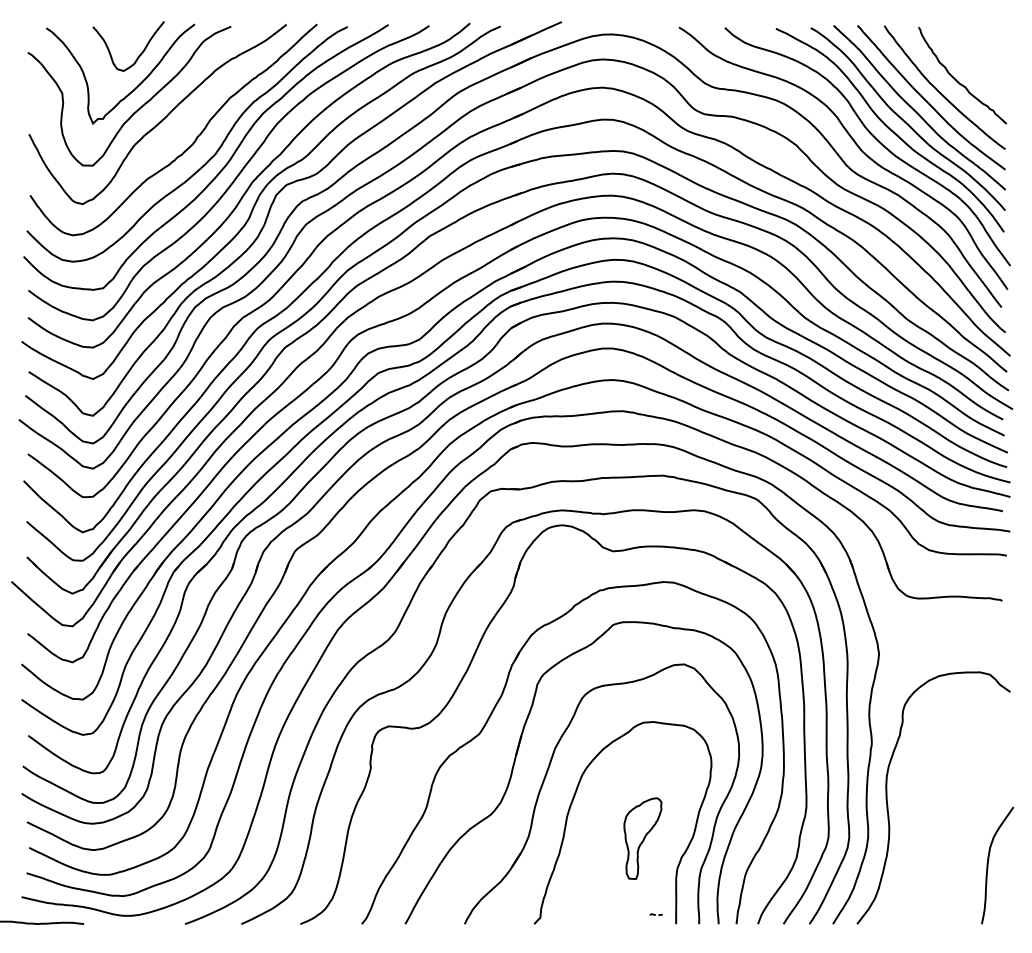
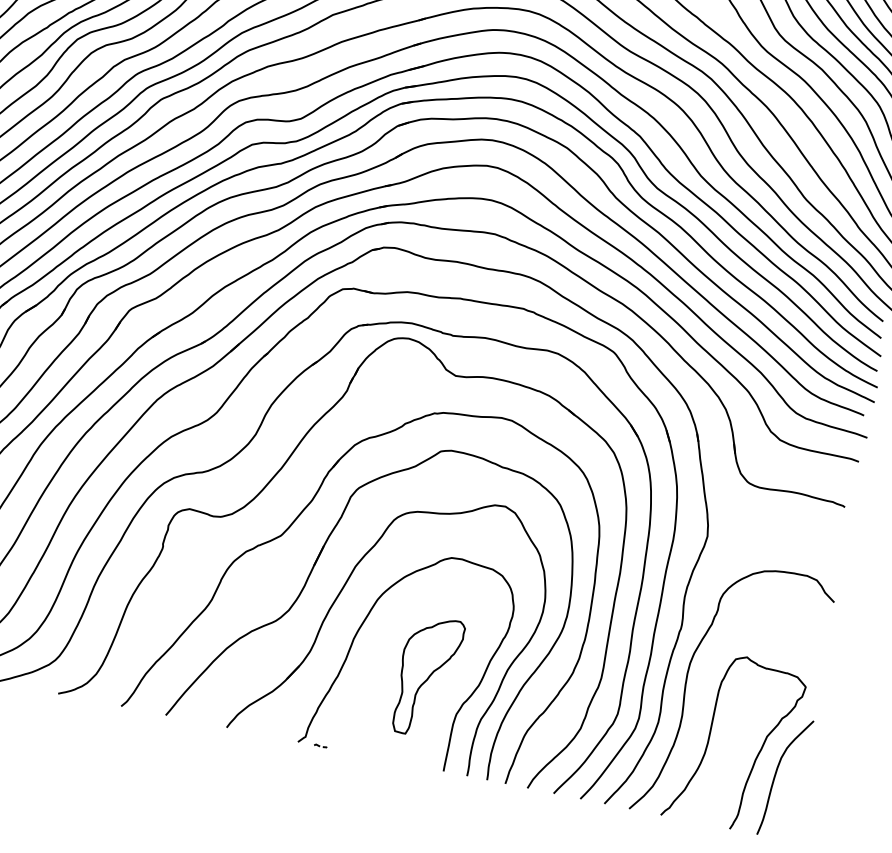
part: (642, 838) -> (426, 676), size x1.43
curve: (919, 841) -> (710, 736), added
line: (655, 914) -> (319, 745), moved

